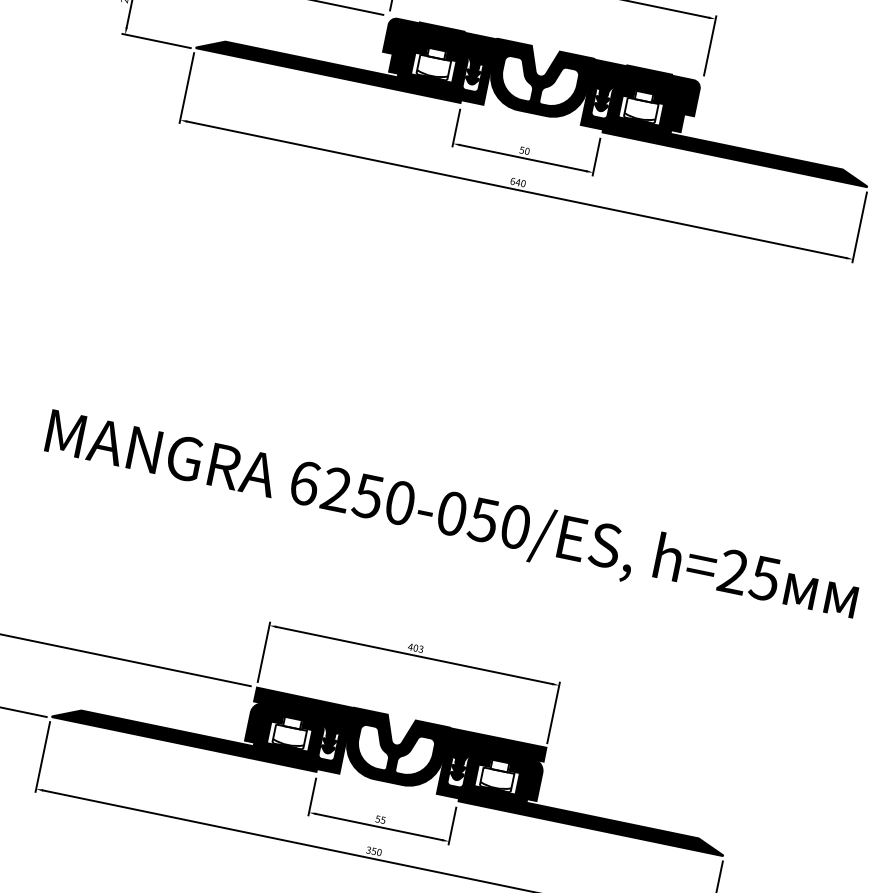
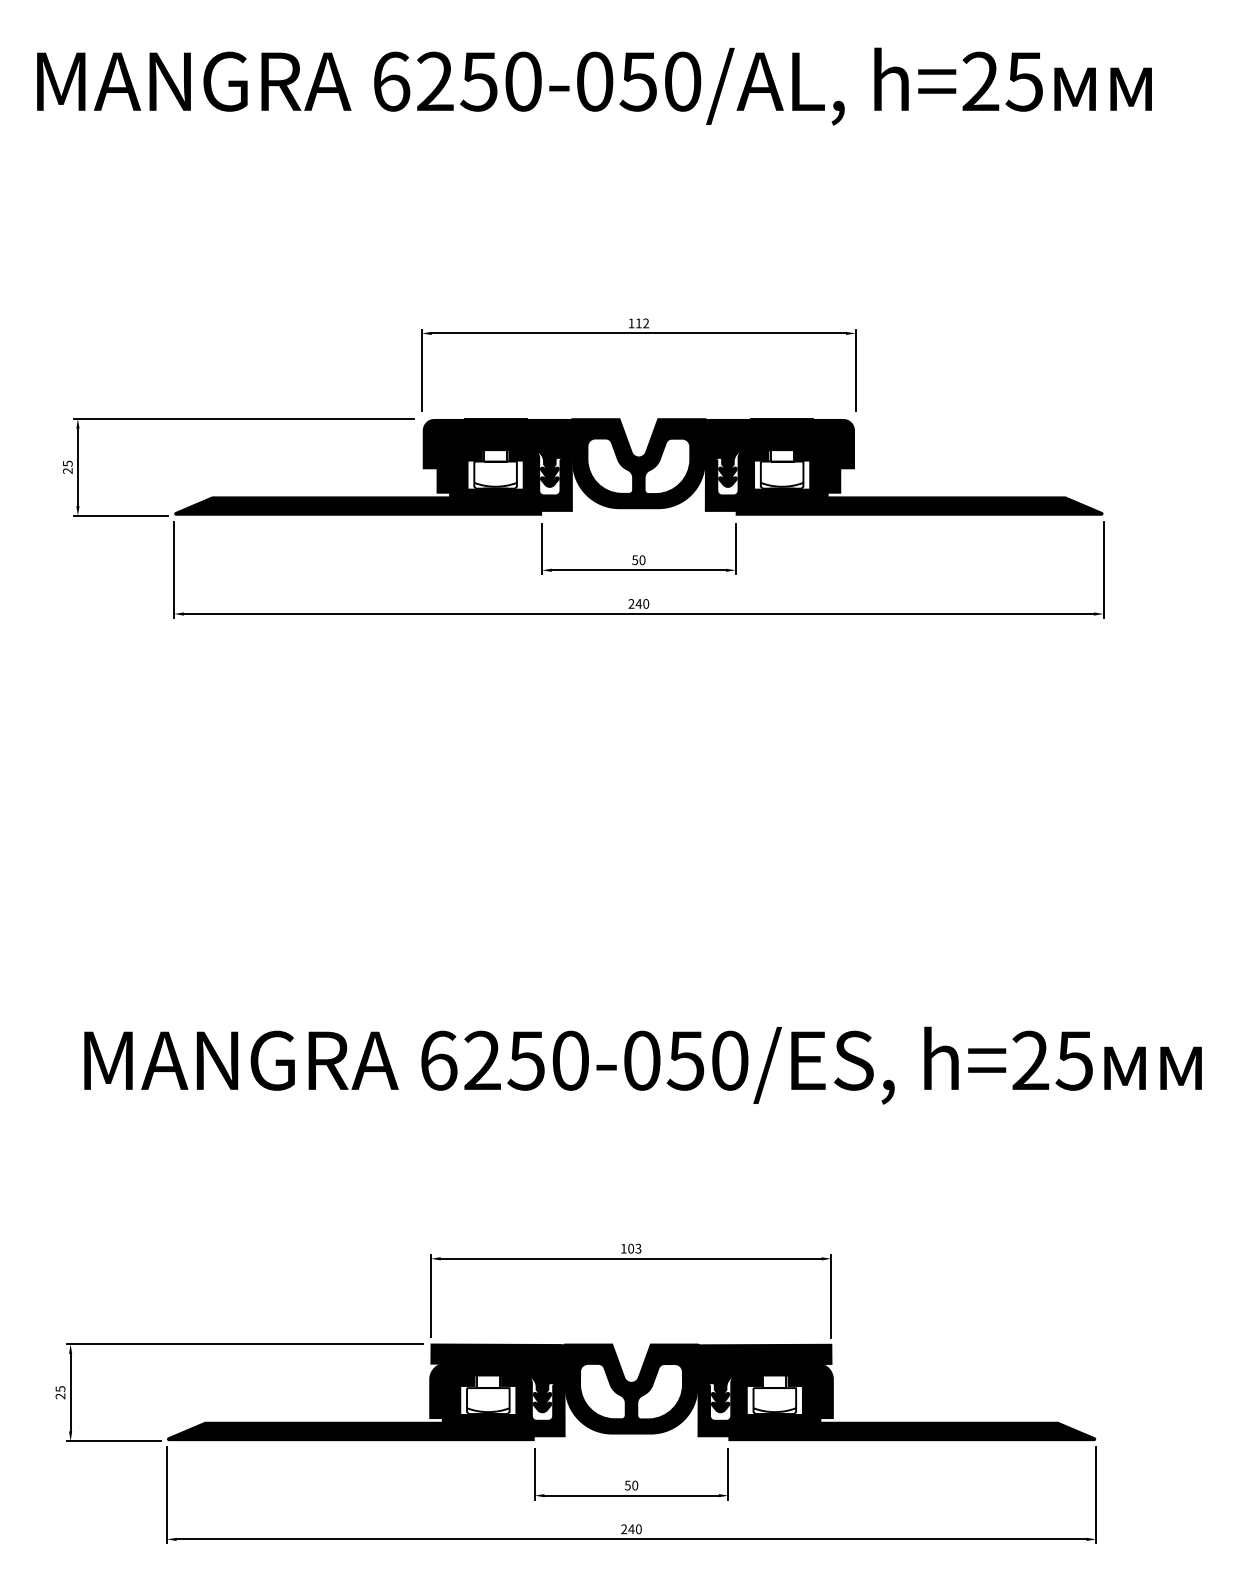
text: (512, 181) -> (631, 603), 640 -> 240
text: (410, 646) -> (623, 1248), 403 -> 103
text: (383, 820) -> (635, 1485), 55 -> 50
text: (371, 850) -> (627, 1529), 350 -> 240

